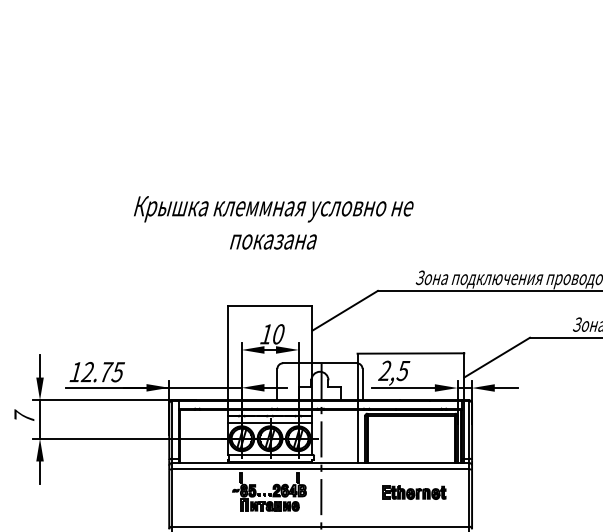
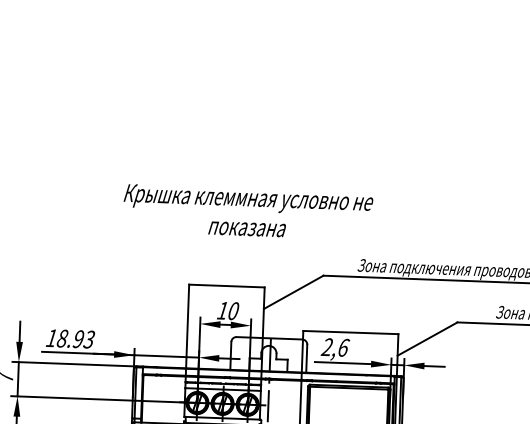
text: (273, 222) -> (247, 211), moved
text: (403, 370) -> (343, 347), 2,5 -> 2,6
text: (102, 372) -> (75, 339), 12.75 -> 18.93

